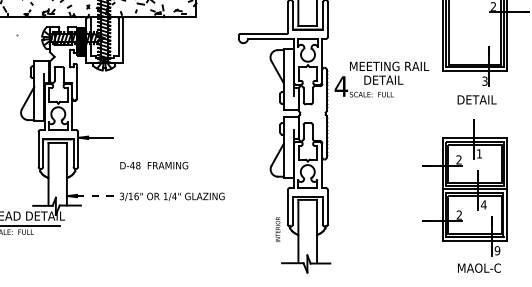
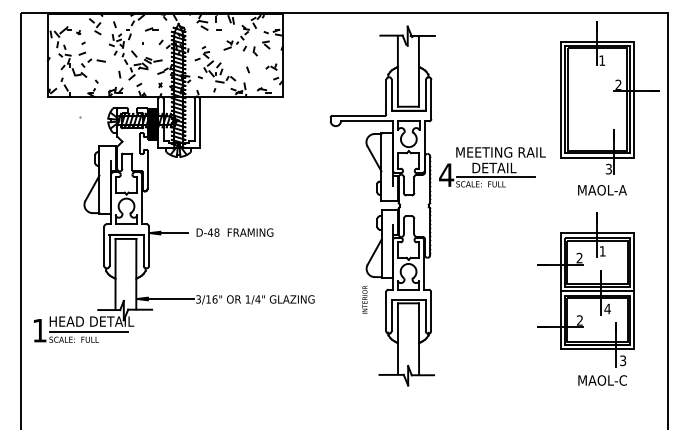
line: (384, 87) -> (495, 176), added
text: (479, 100) -> (602, 190), DETAIL -> MAOL-A
text: (153, 165) -> (234, 232), moved
line: (98, 196) -> (171, 299), dashed -> solid
text: (277, 229) -> (364, 299), moved
text: (497, 250) -> (623, 360), 9 -> 3

